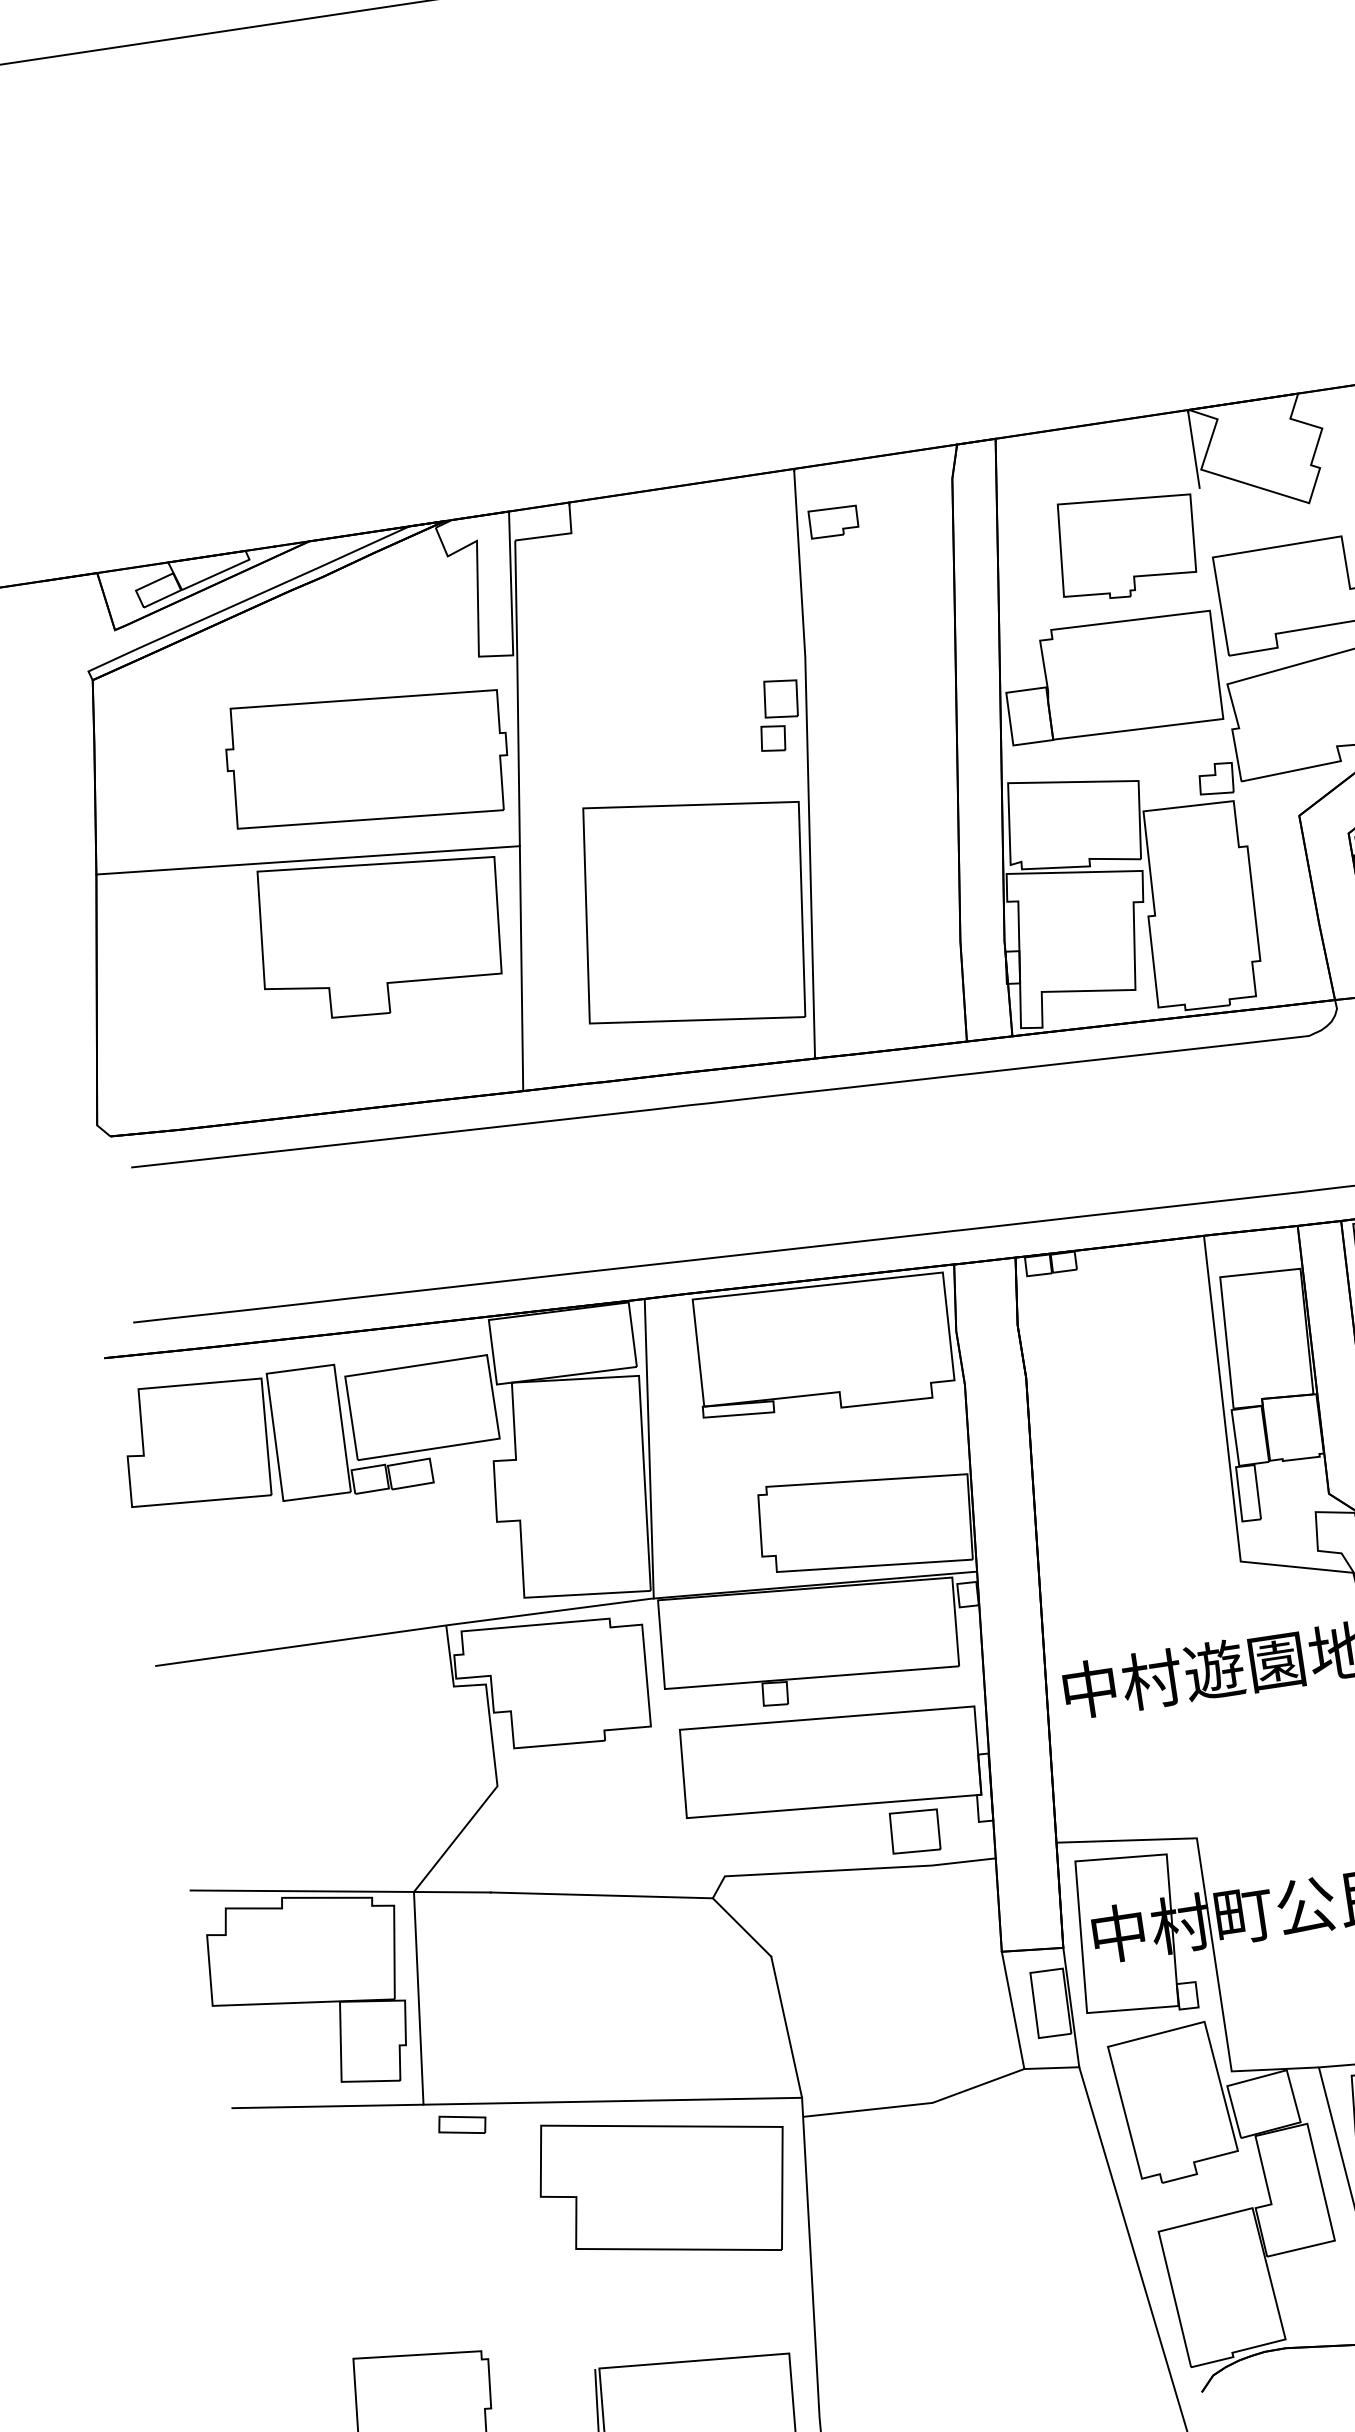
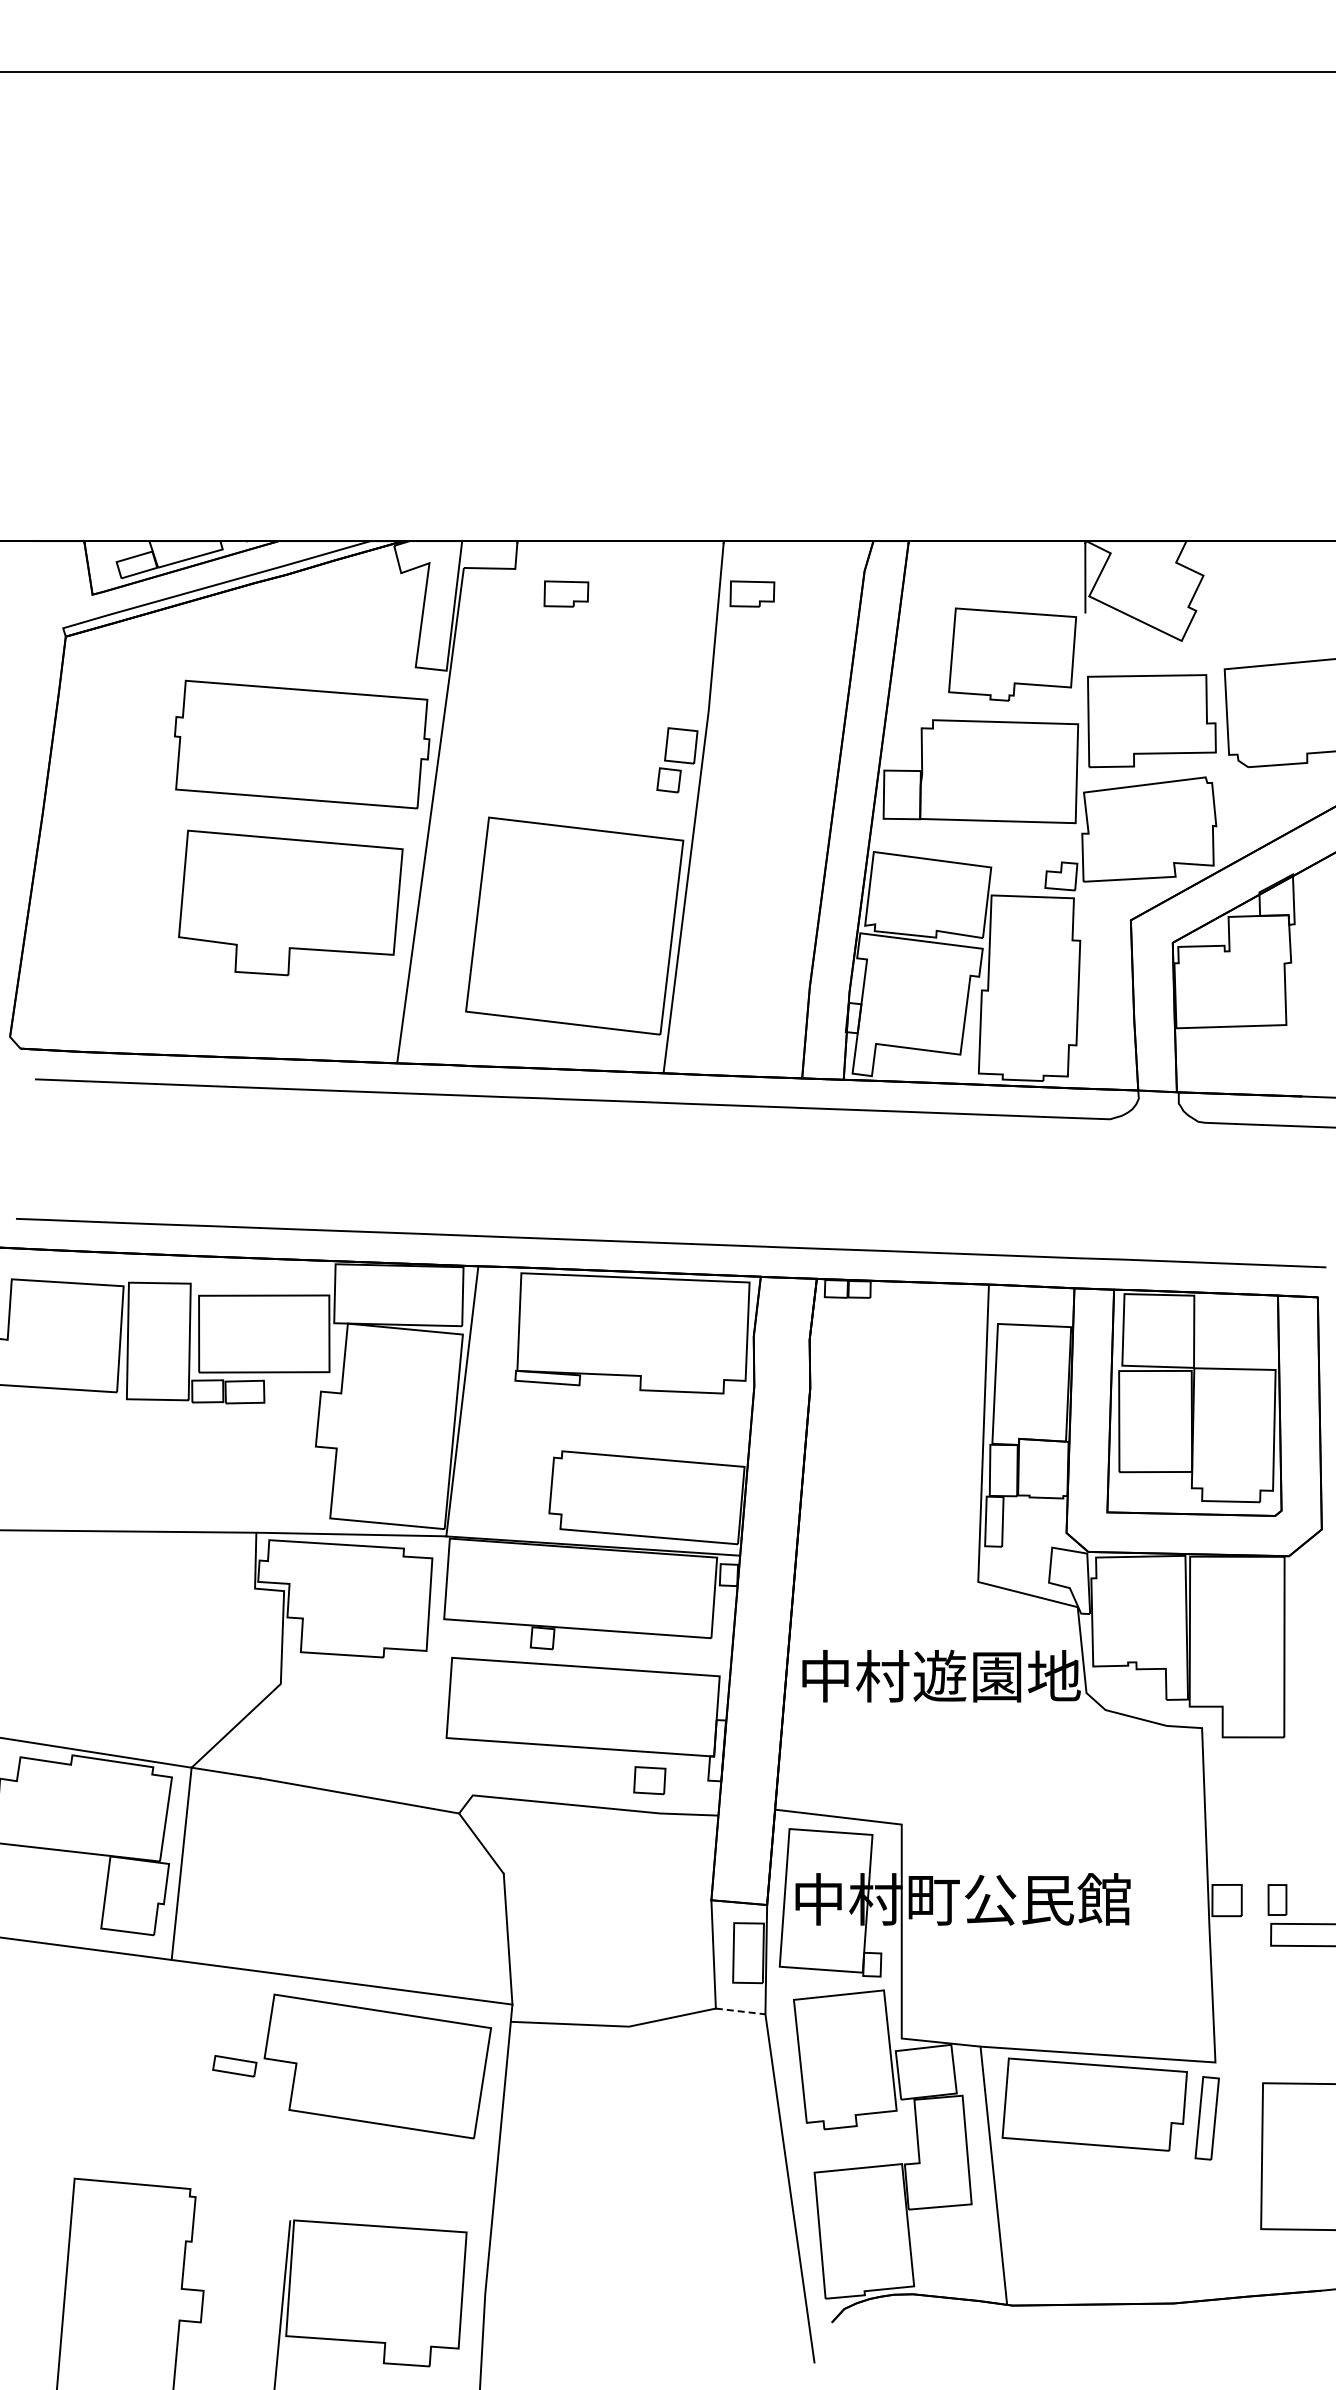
part: (631, 551) -> (566, 593), added
line: (308, 860) -> (235, 827), removed
part: (914, 1831) -> (649, 1780), size x0.7
line: (1051, 2068) -> (740, 2011), solid -> dashed
part: (462, 2125) -> (234, 2066), moved

